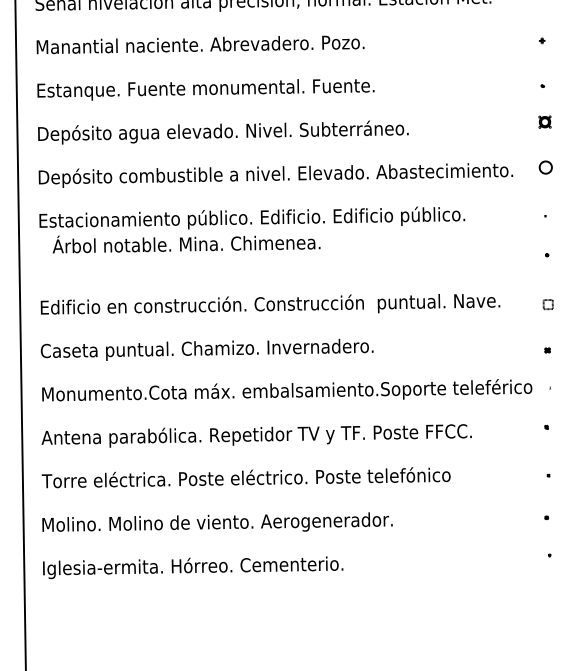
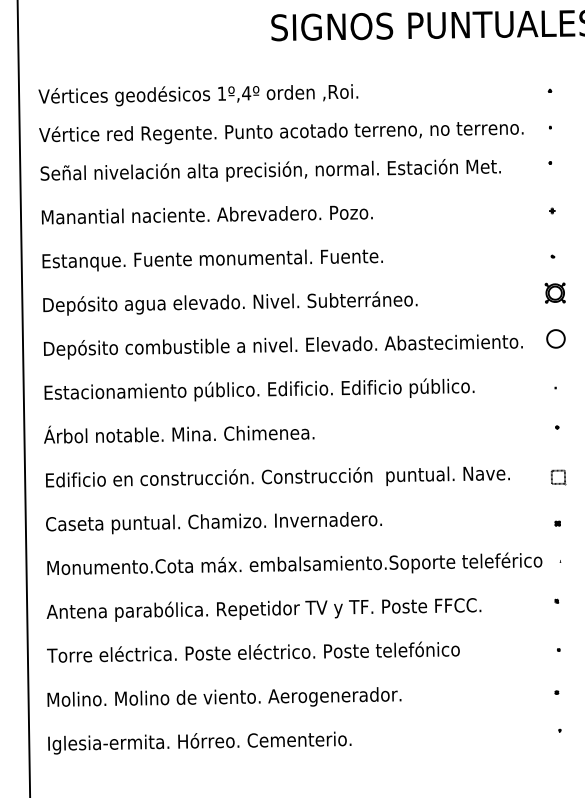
part: (544, 121) -> (554, 292), size x1.67
part: (545, 167) -> (555, 338), size x1.43
text: (186, 244) -> (179, 434), moved
part: (548, 304) -> (558, 477), size x1.43

